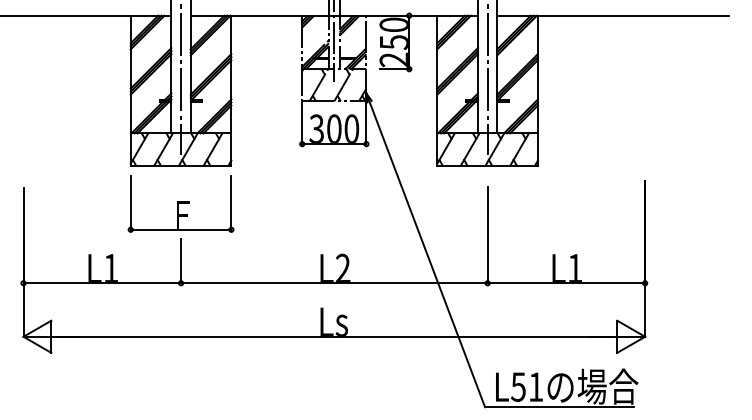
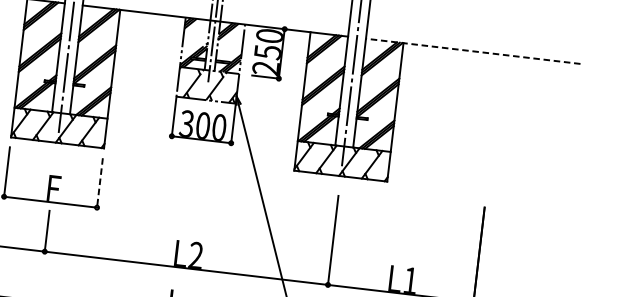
line: (612, 15) -> (472, 51), solid -> dashed
line: (231, 203) -> (100, 183), solid -> dashed

